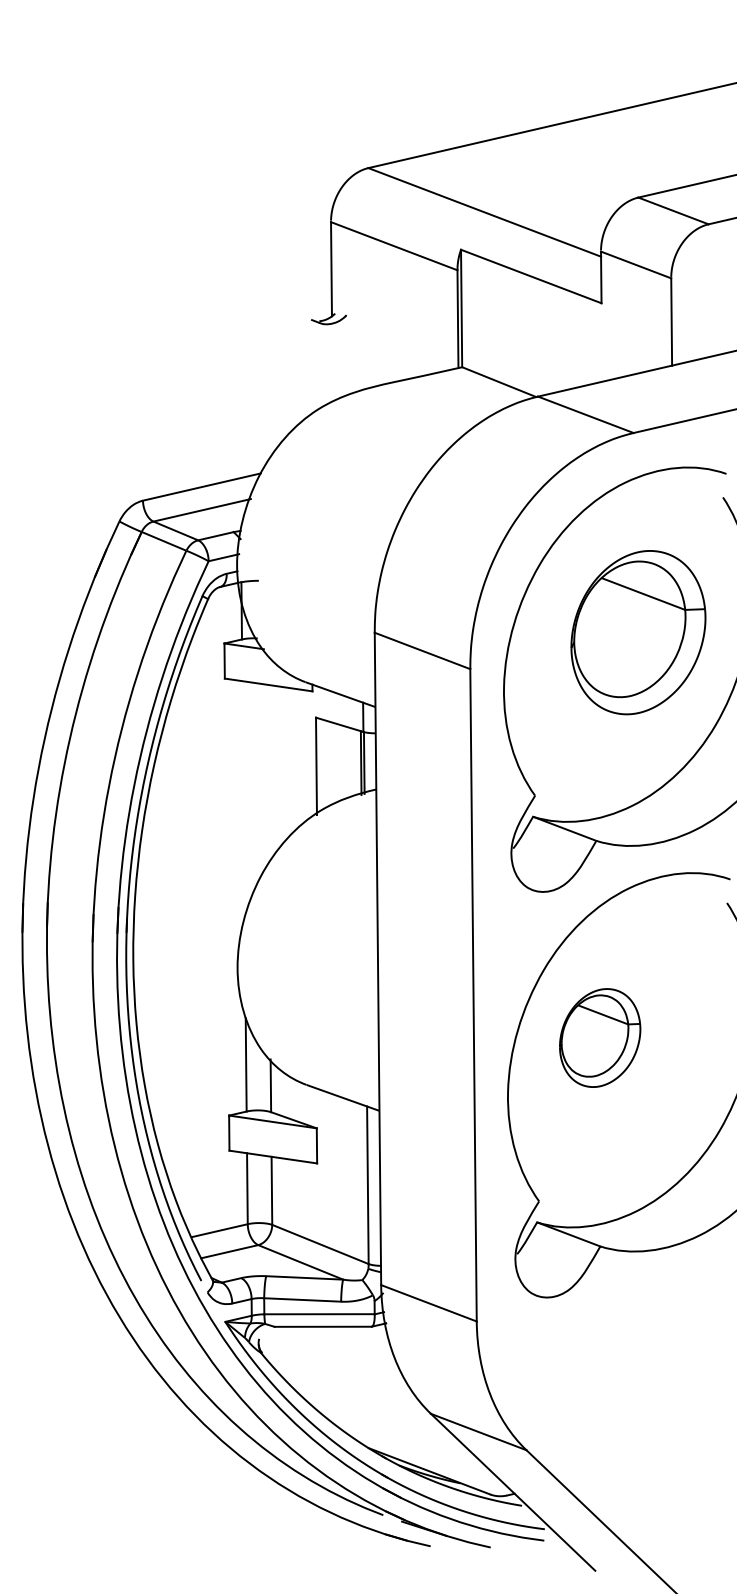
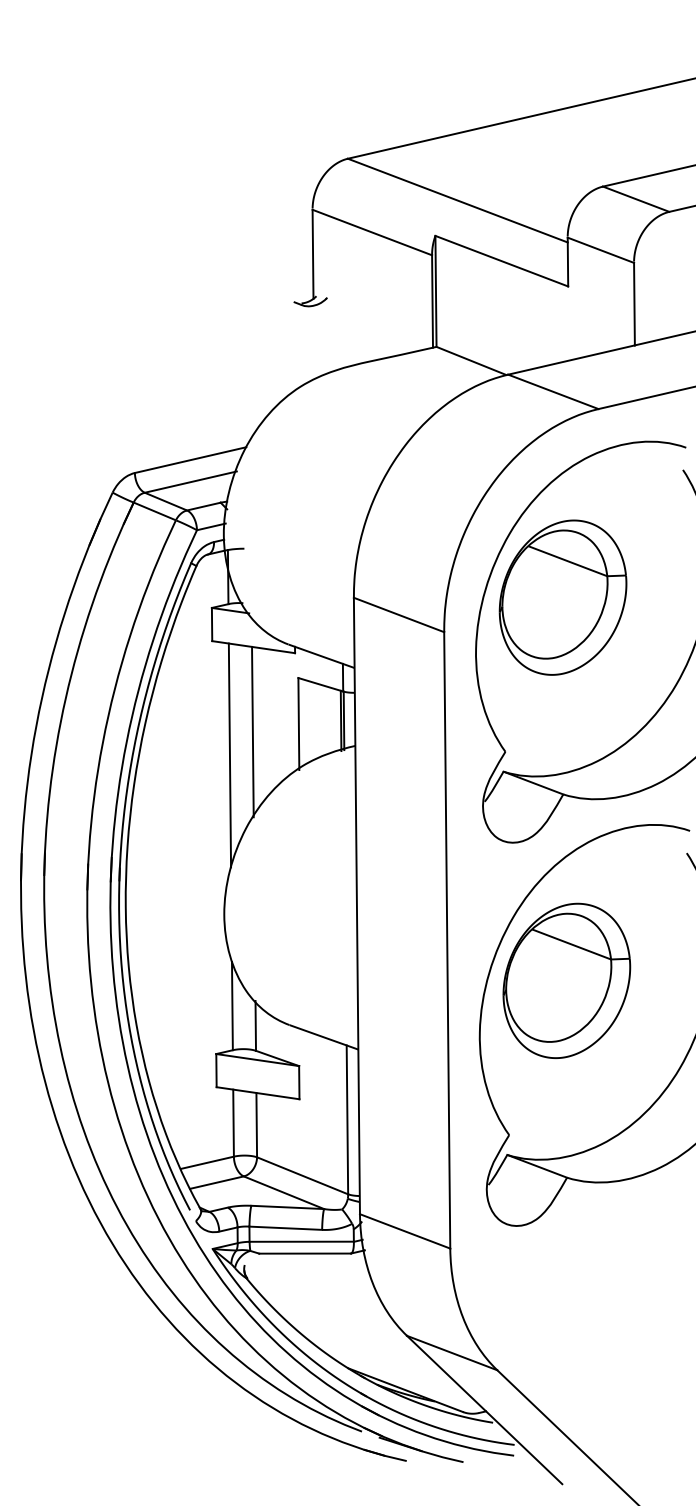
part: (637, 632) -> (562, 597), moved
line: (267, 774) -> (252, 731), added
line: (243, 799) -> (229, 755), added
part: (599, 1037) -> (566, 980), size x1.67

